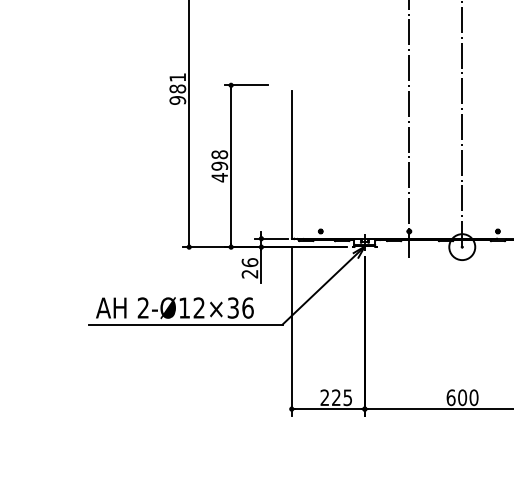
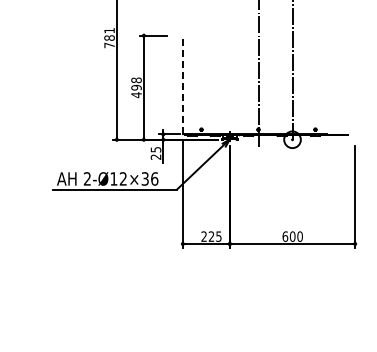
text: (177, 100) -> (109, 45), 981 -> 781
line: (291, 165) -> (182, 87), solid -> dashed
text: (249, 262) -> (155, 149), 26 -> 25

